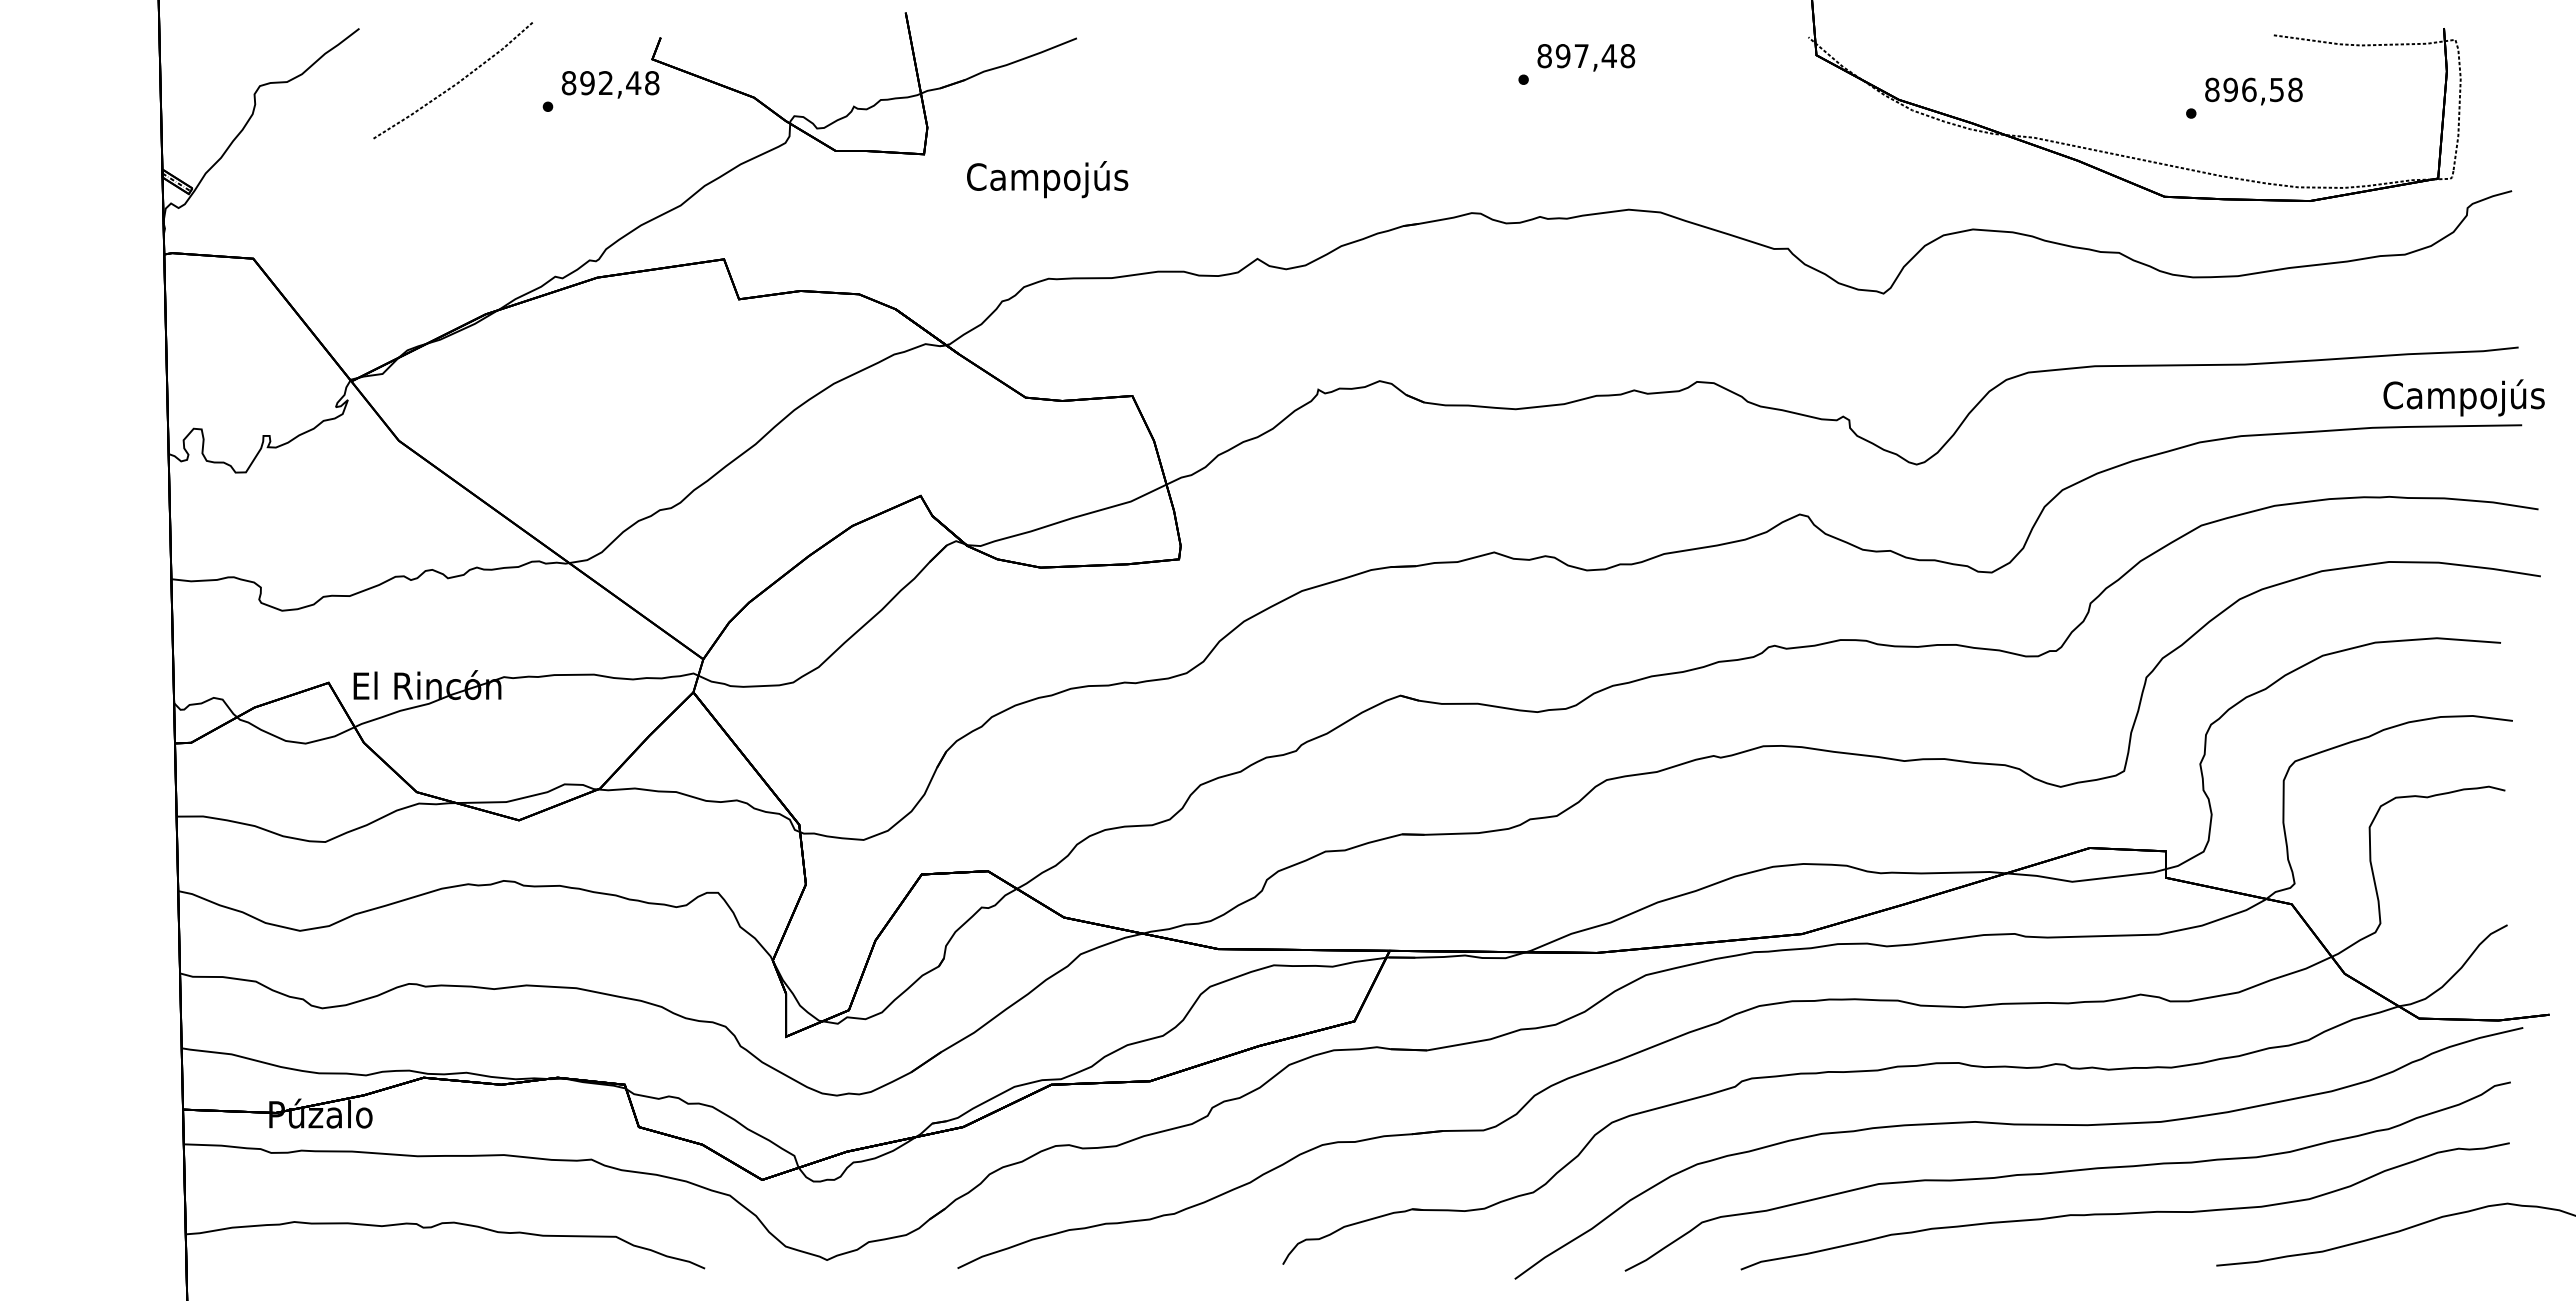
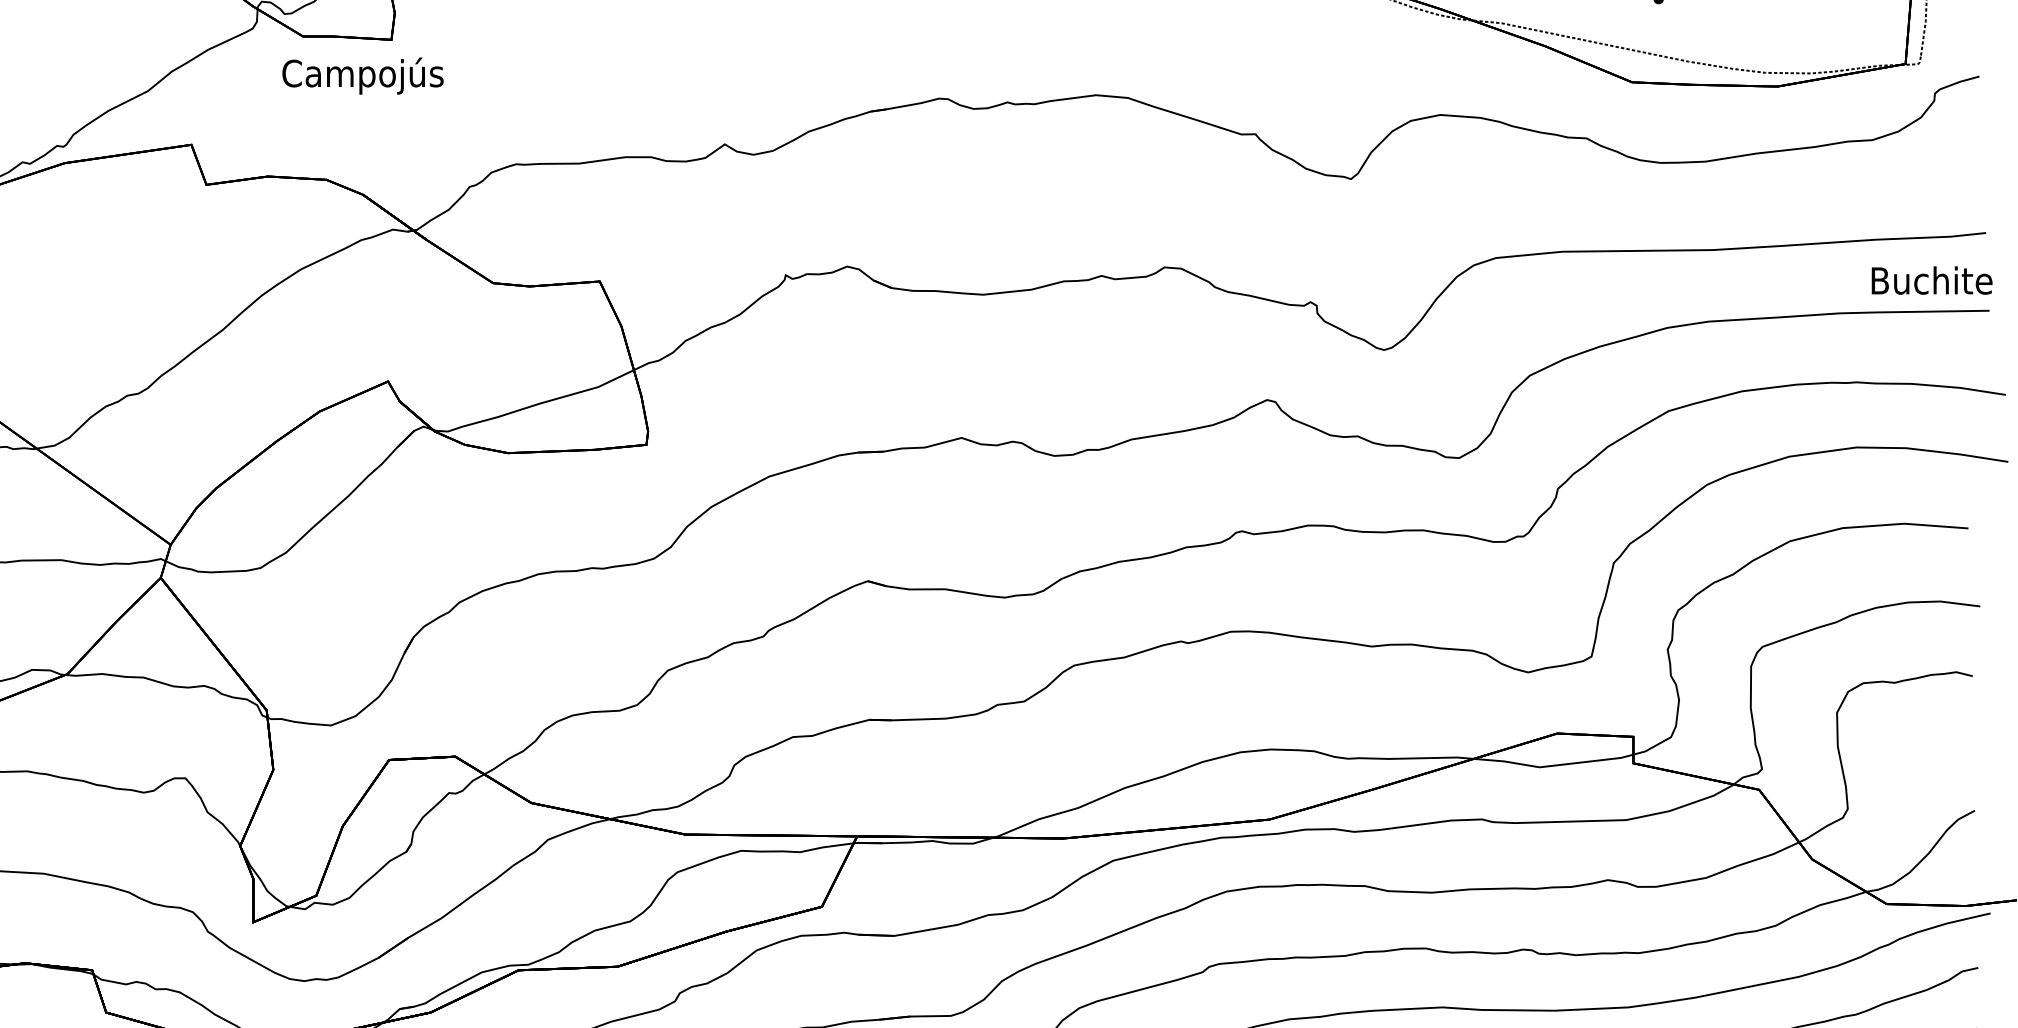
text: (1047, 179) -> (362, 76), moved
text: (2463, 397) -> (1930, 283), Campojús -> Buchite

